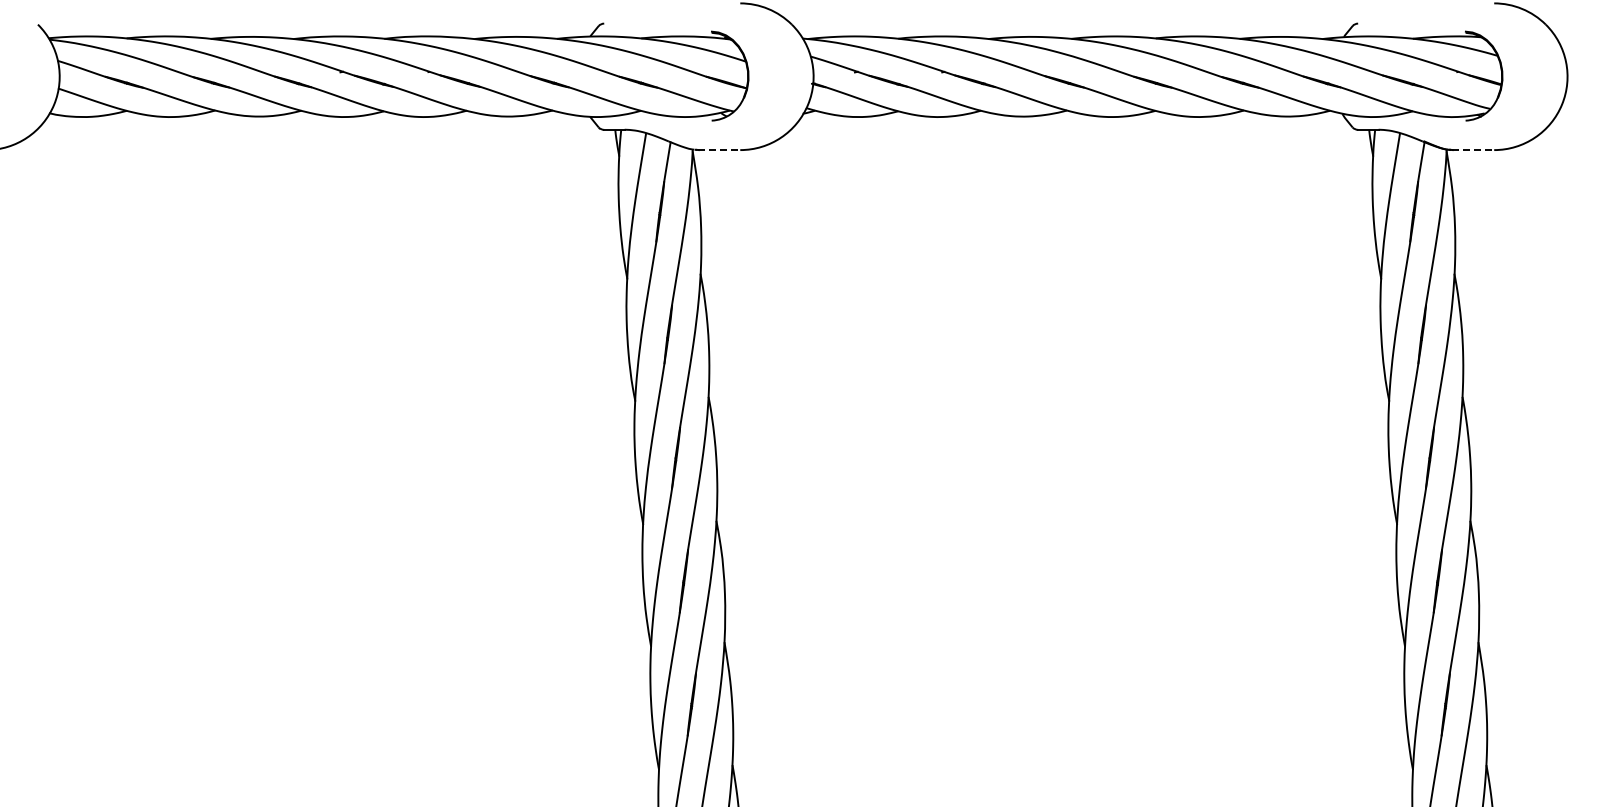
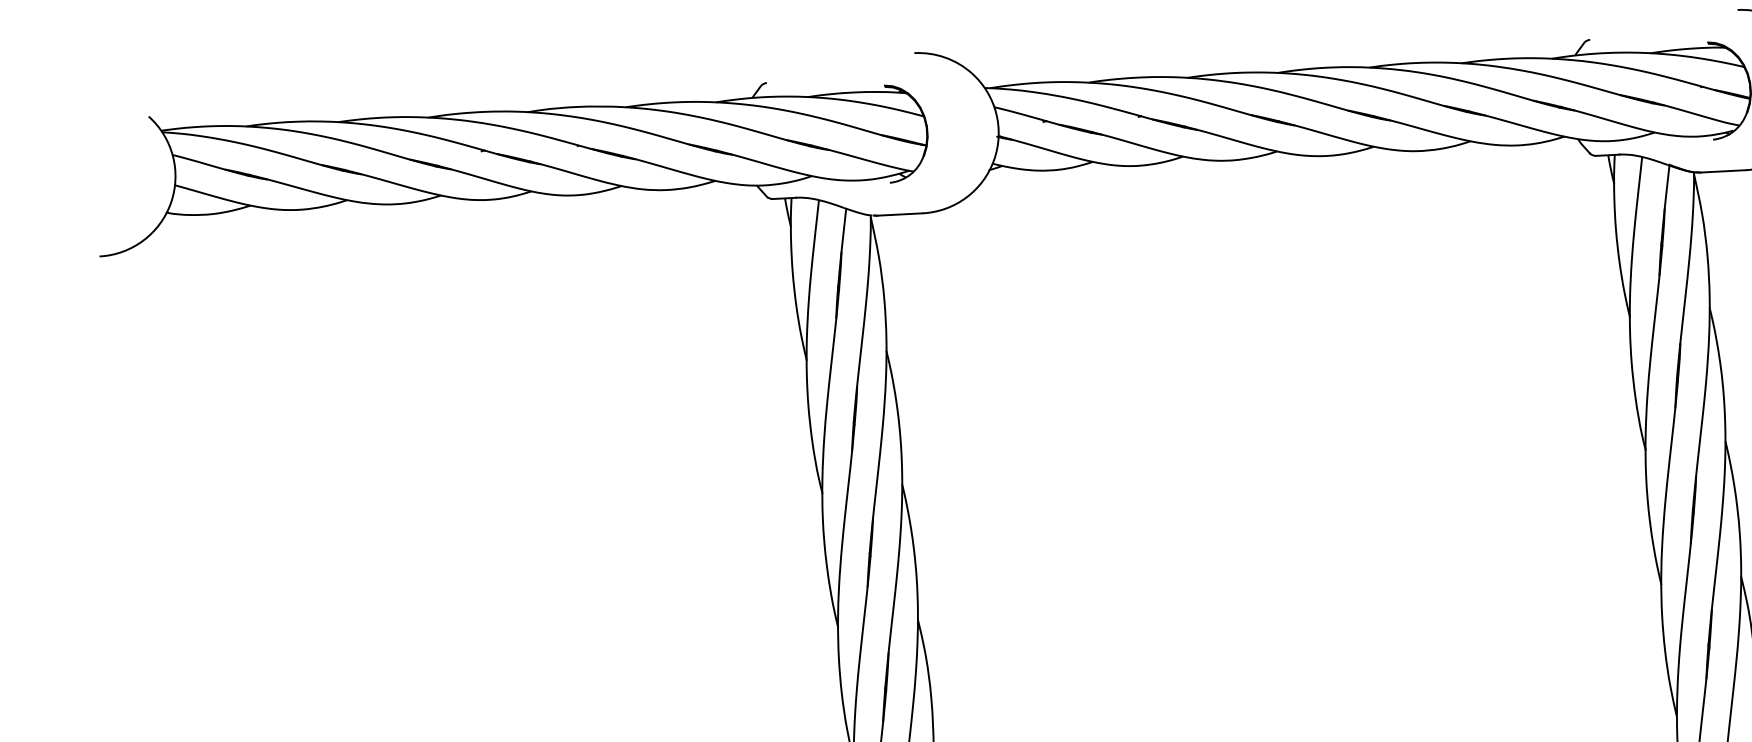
line: (719, 150) -> (900, 214), dashed -> solid
line: (1473, 150) -> (1723, 171), dashed -> solid

